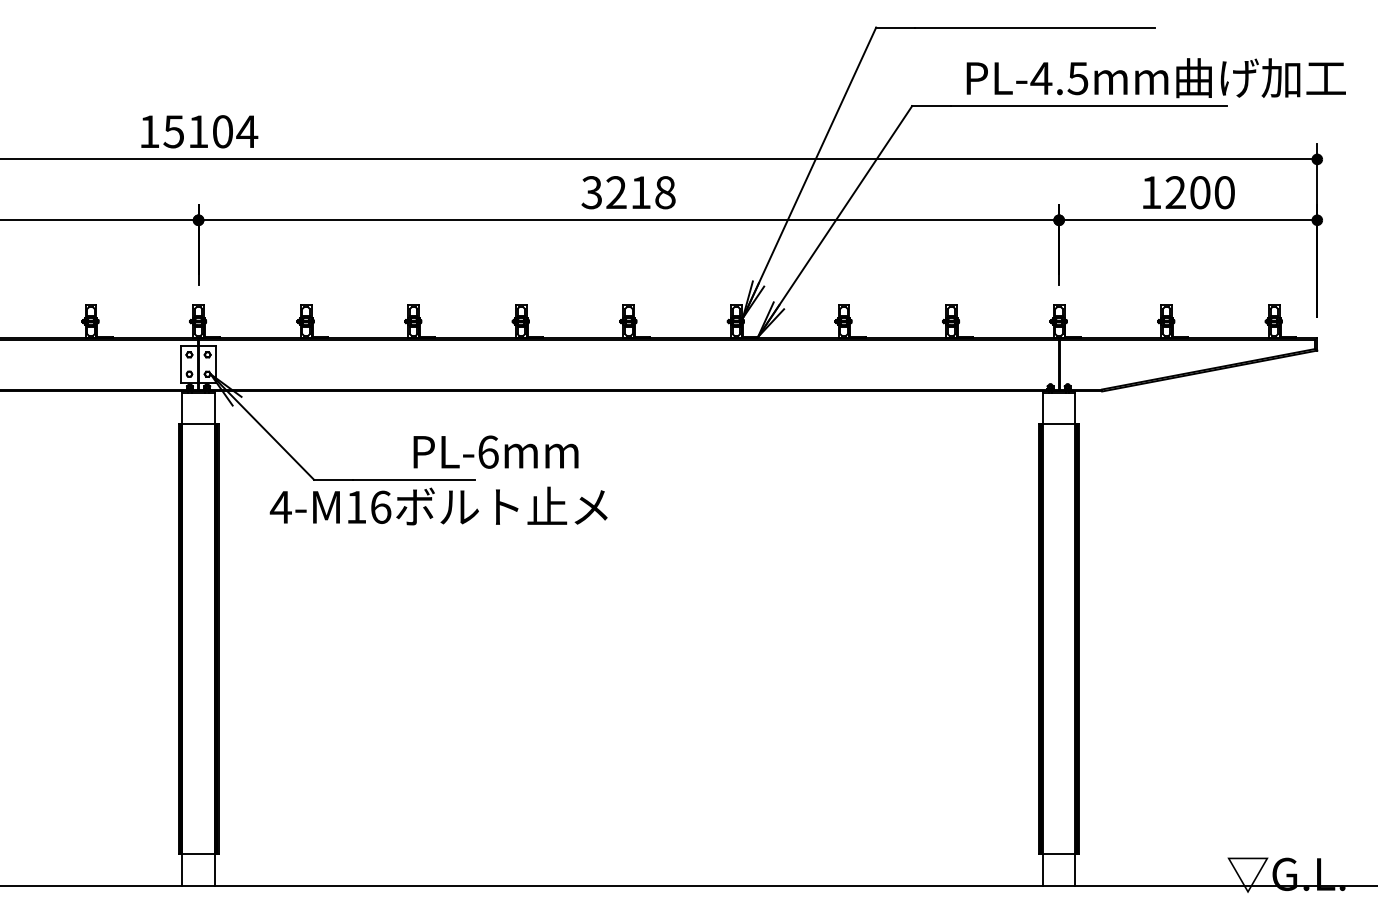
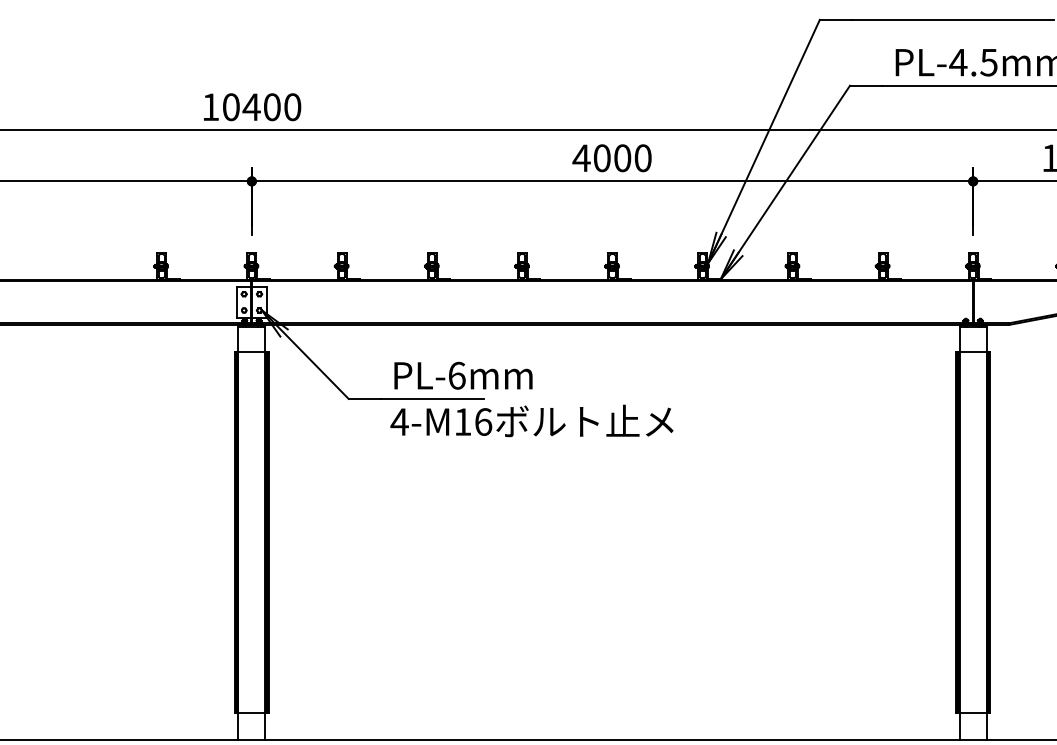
text: (210, 131) -> (261, 107), 15104 -> 10400
text: (627, 192) -> (611, 158), 3218 -> 4000
text: (495, 451) -> (463, 375), moved
text: (438, 505) -> (531, 420), moved

